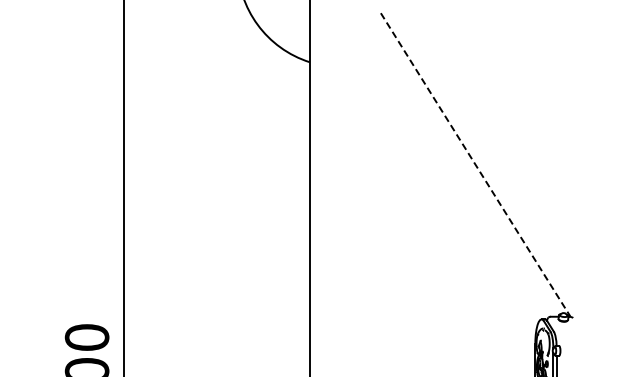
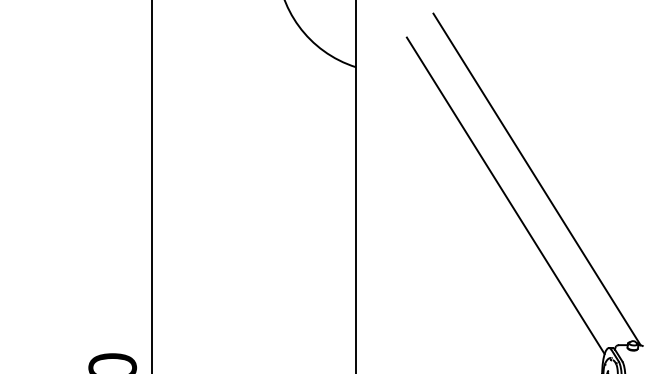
line: (476, 165) -> (537, 179), dashed -> solid
line: (446, 179) -> (505, 195), added

